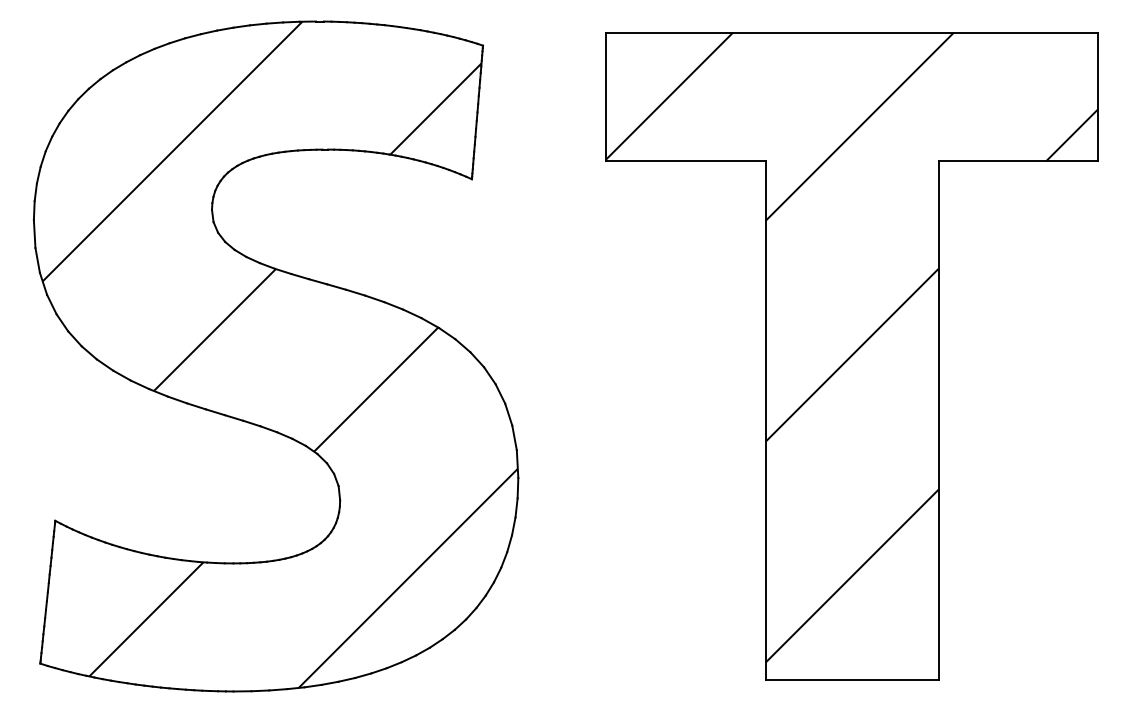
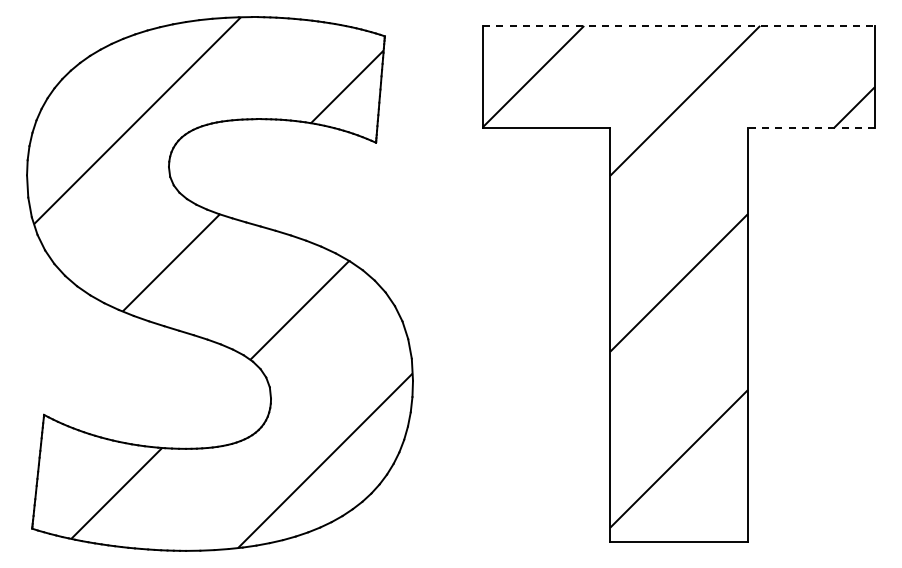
line: (852, 32) -> (679, 25), solid -> dashed
line: (1018, 160) -> (811, 127), solid -> dashed

